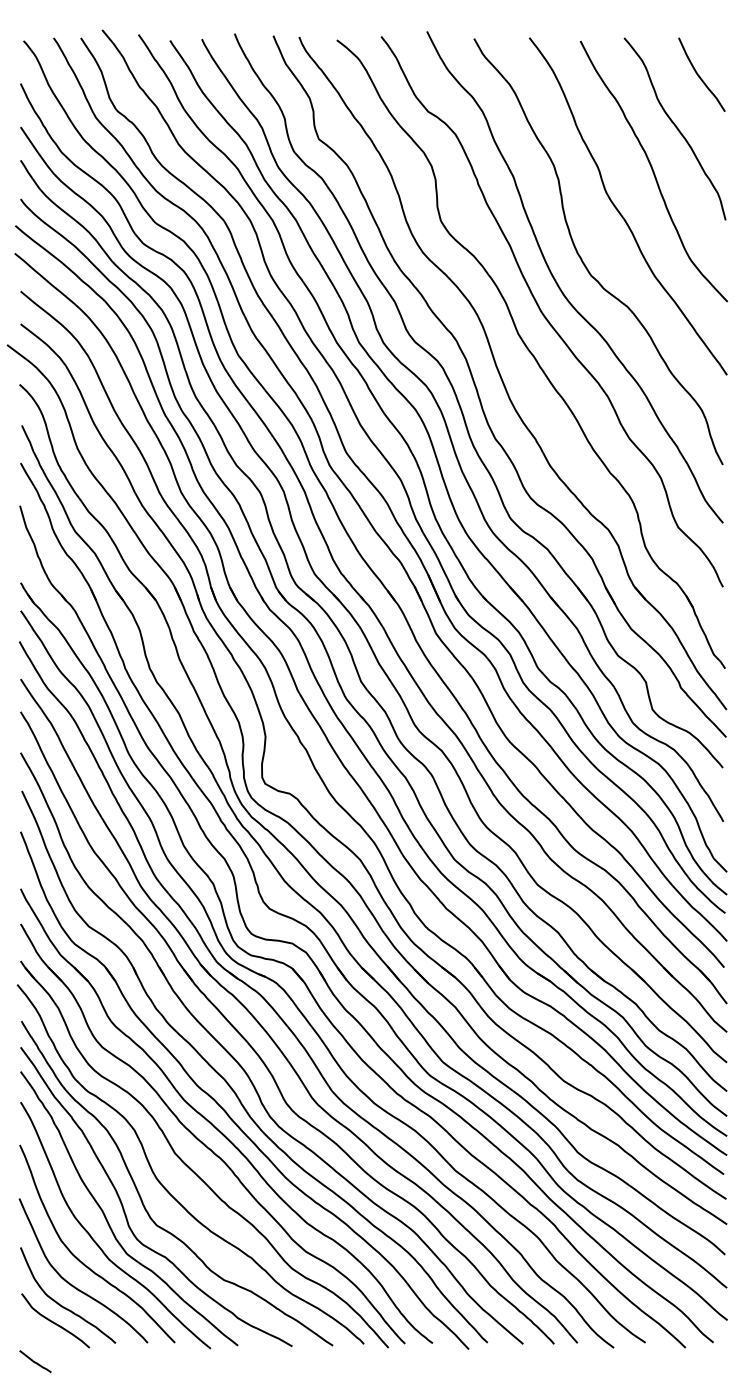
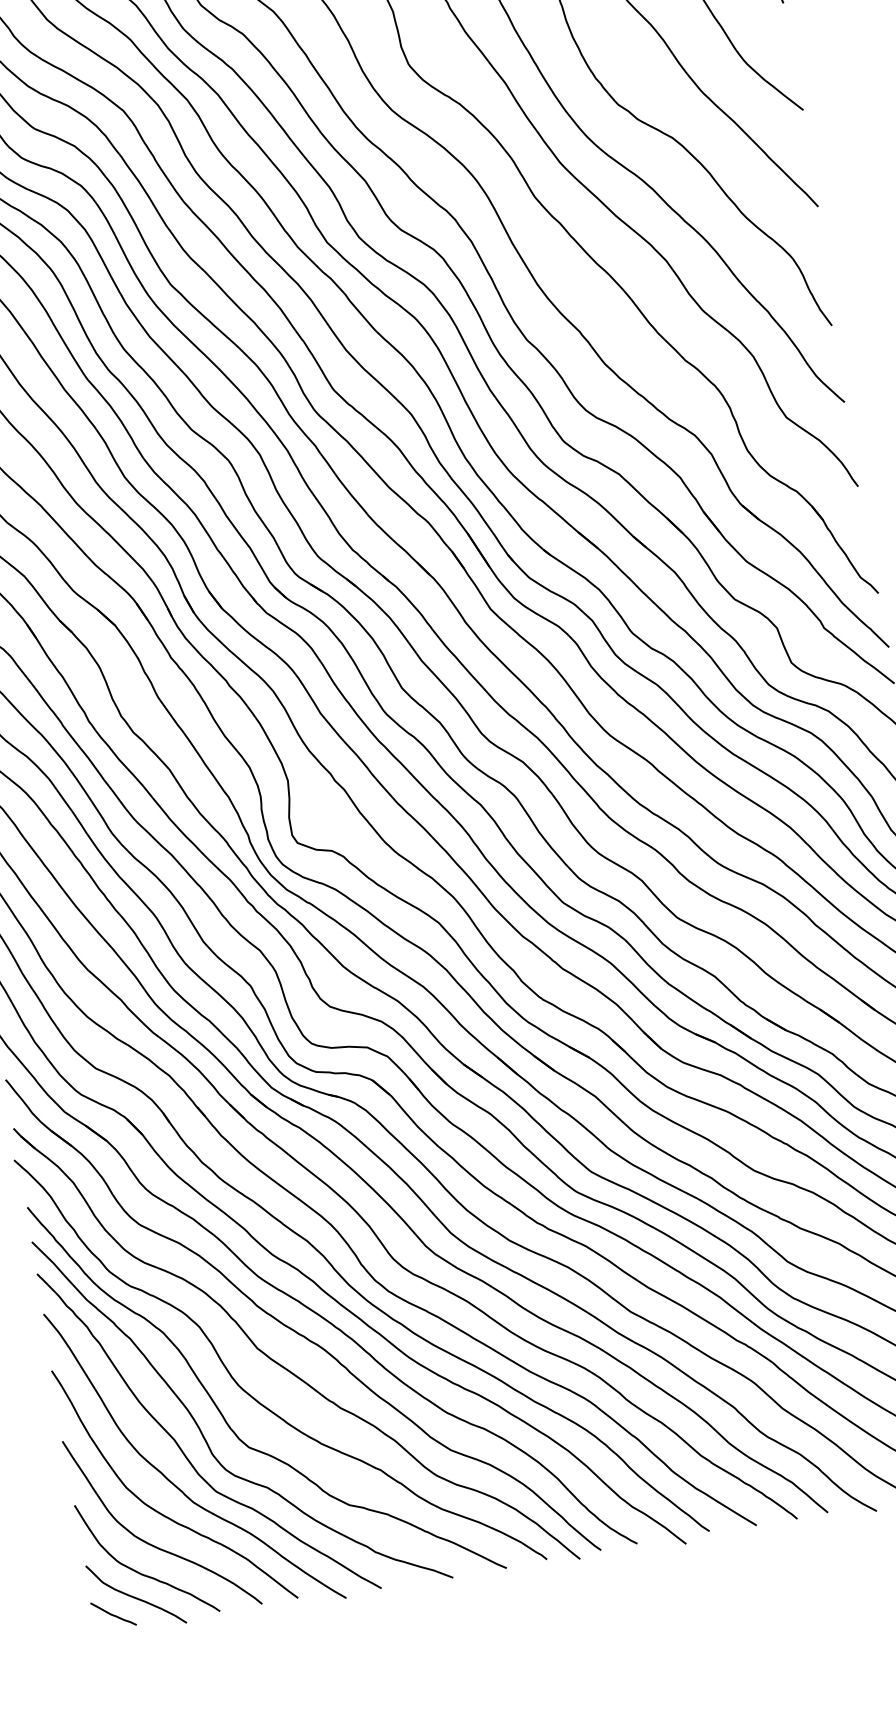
curve: (35, 1361) -> (113, 1613), moved

